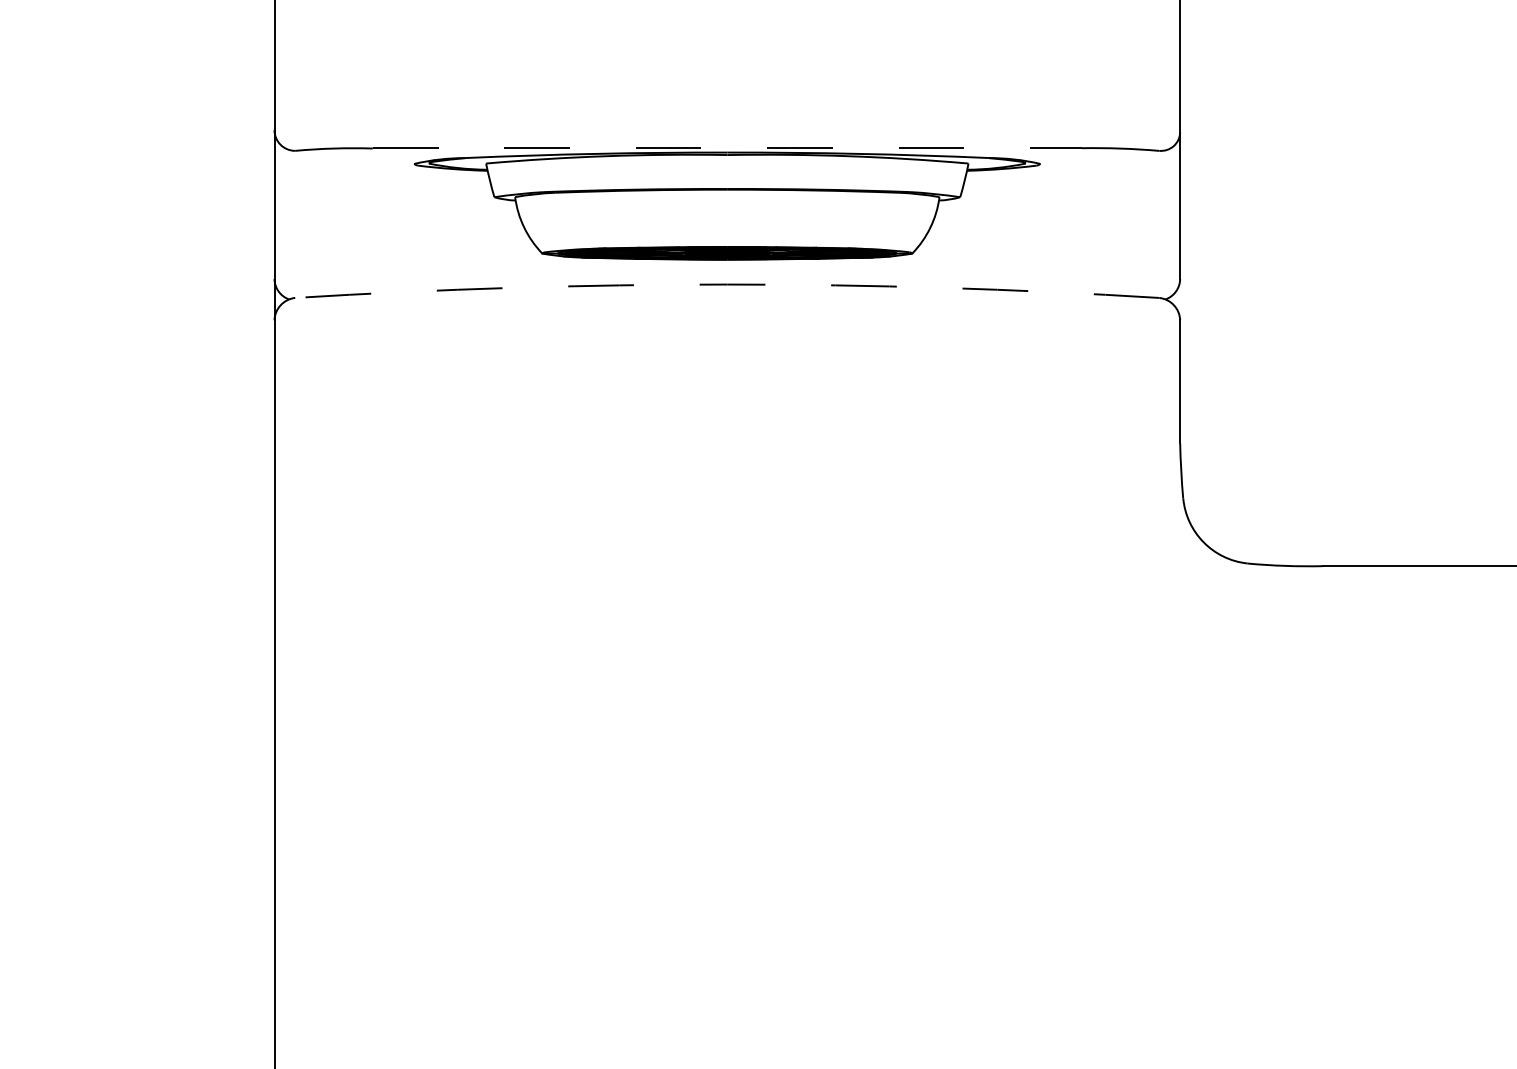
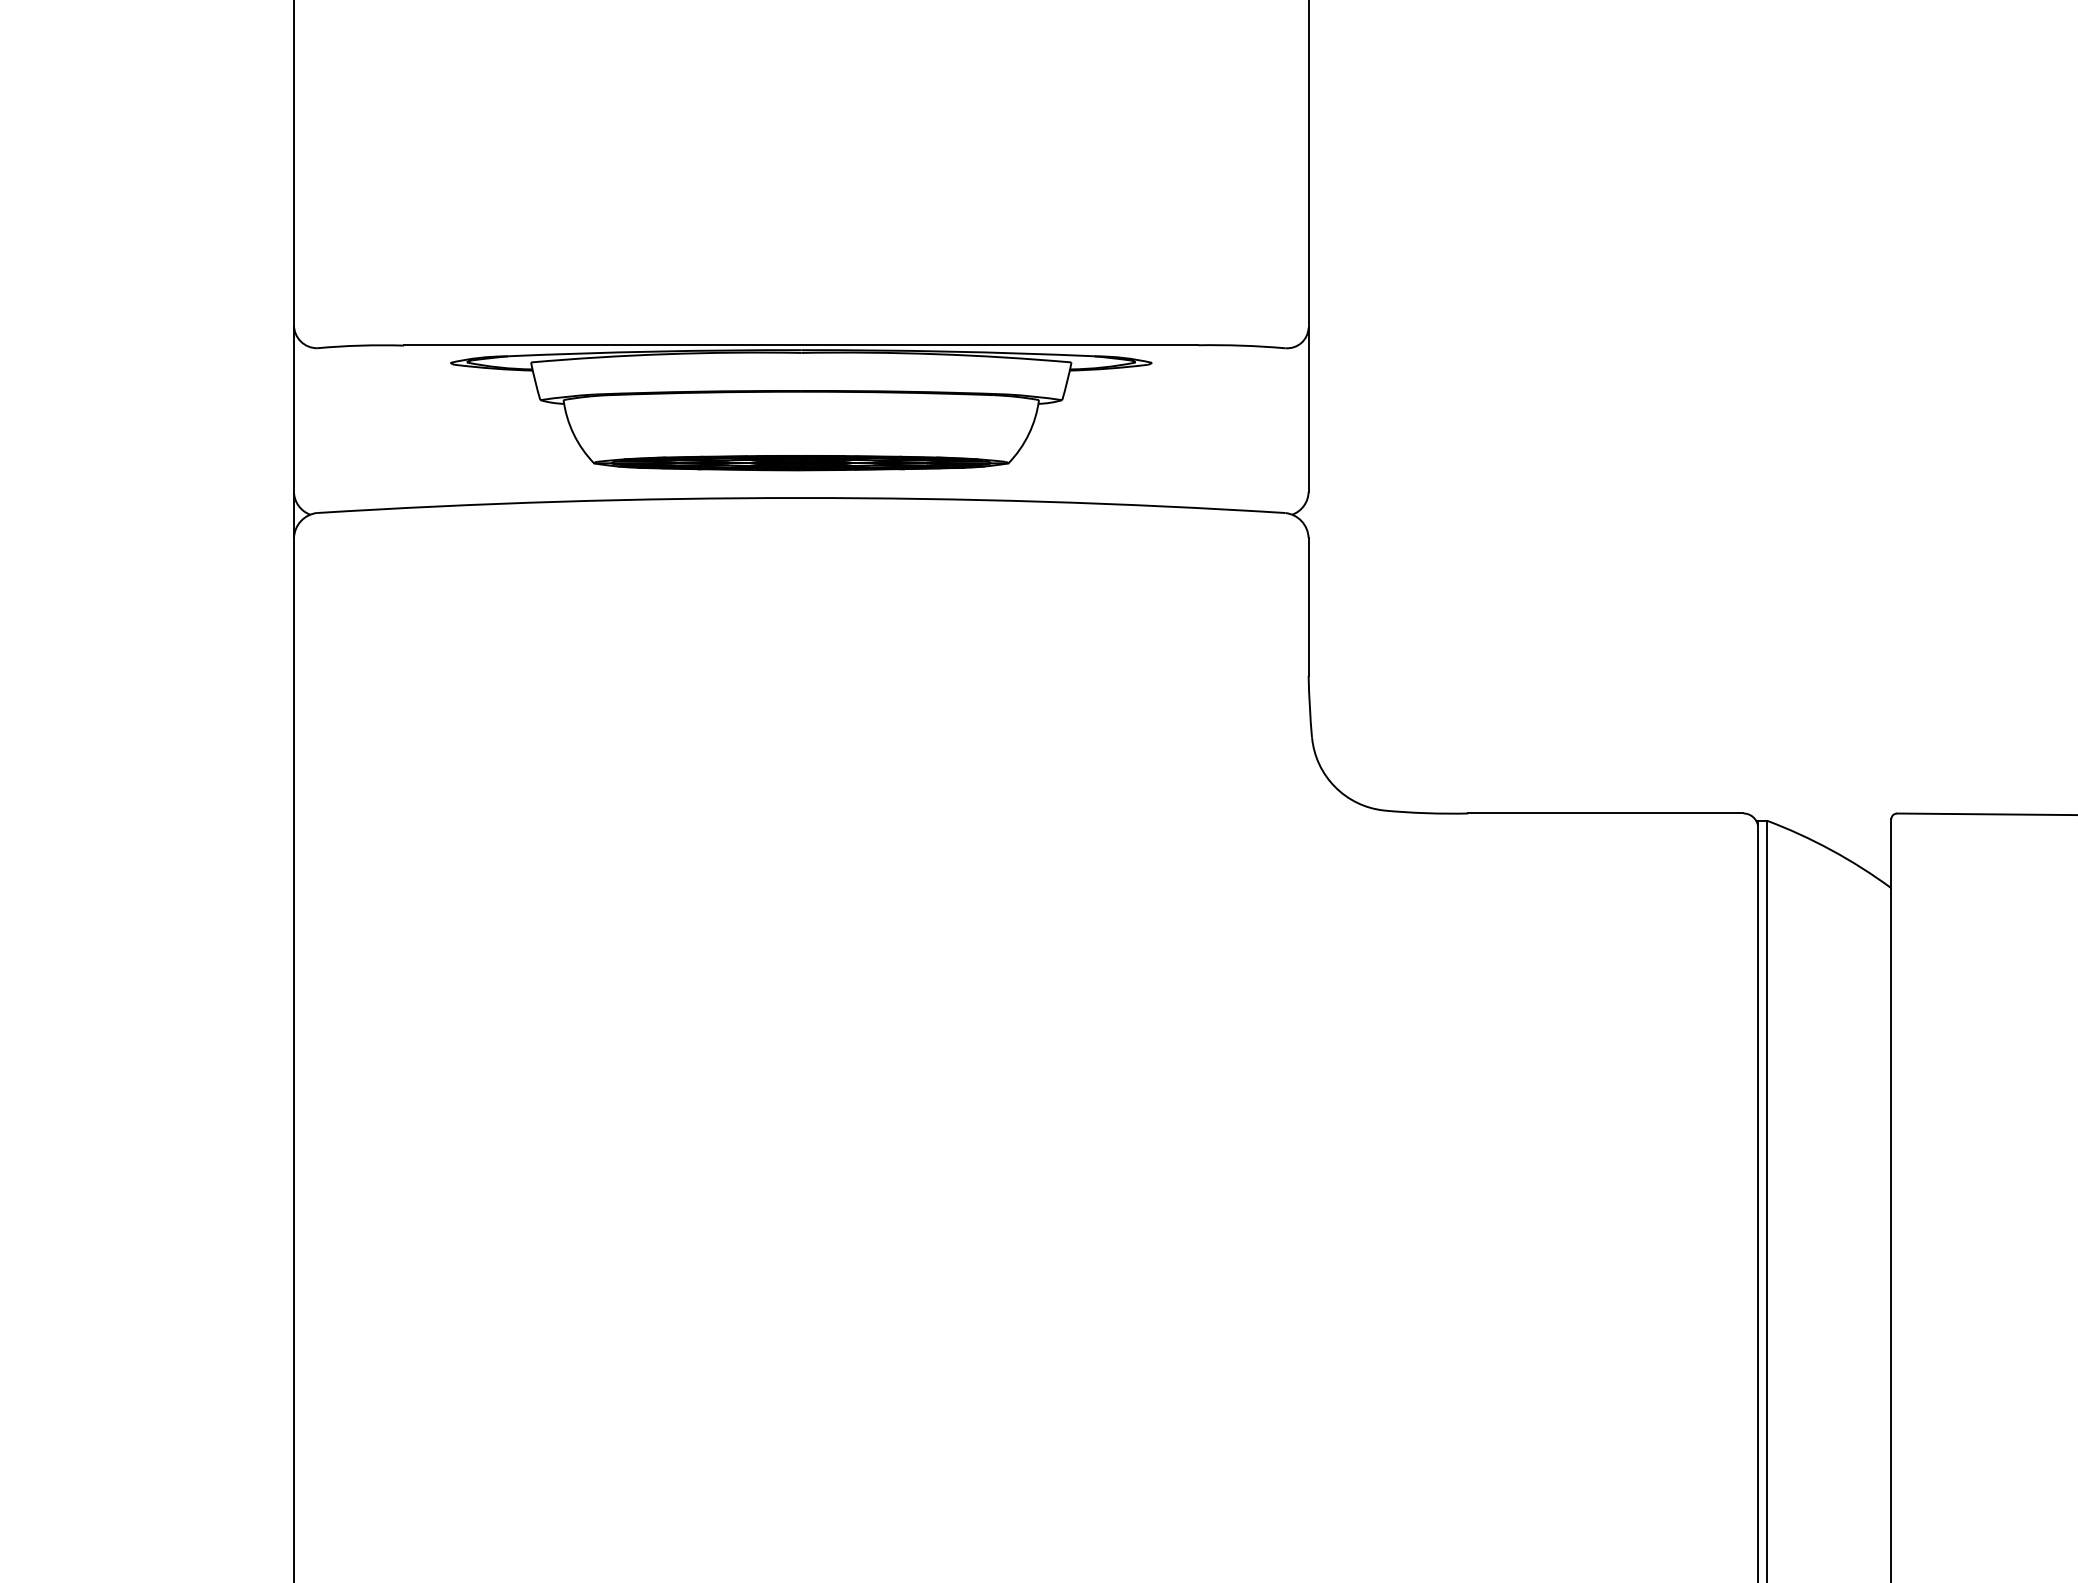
line: (727, 148) -> (801, 345), dashed -> solid
arc: (727, 284) -> (801, 498), dashed -> solid

